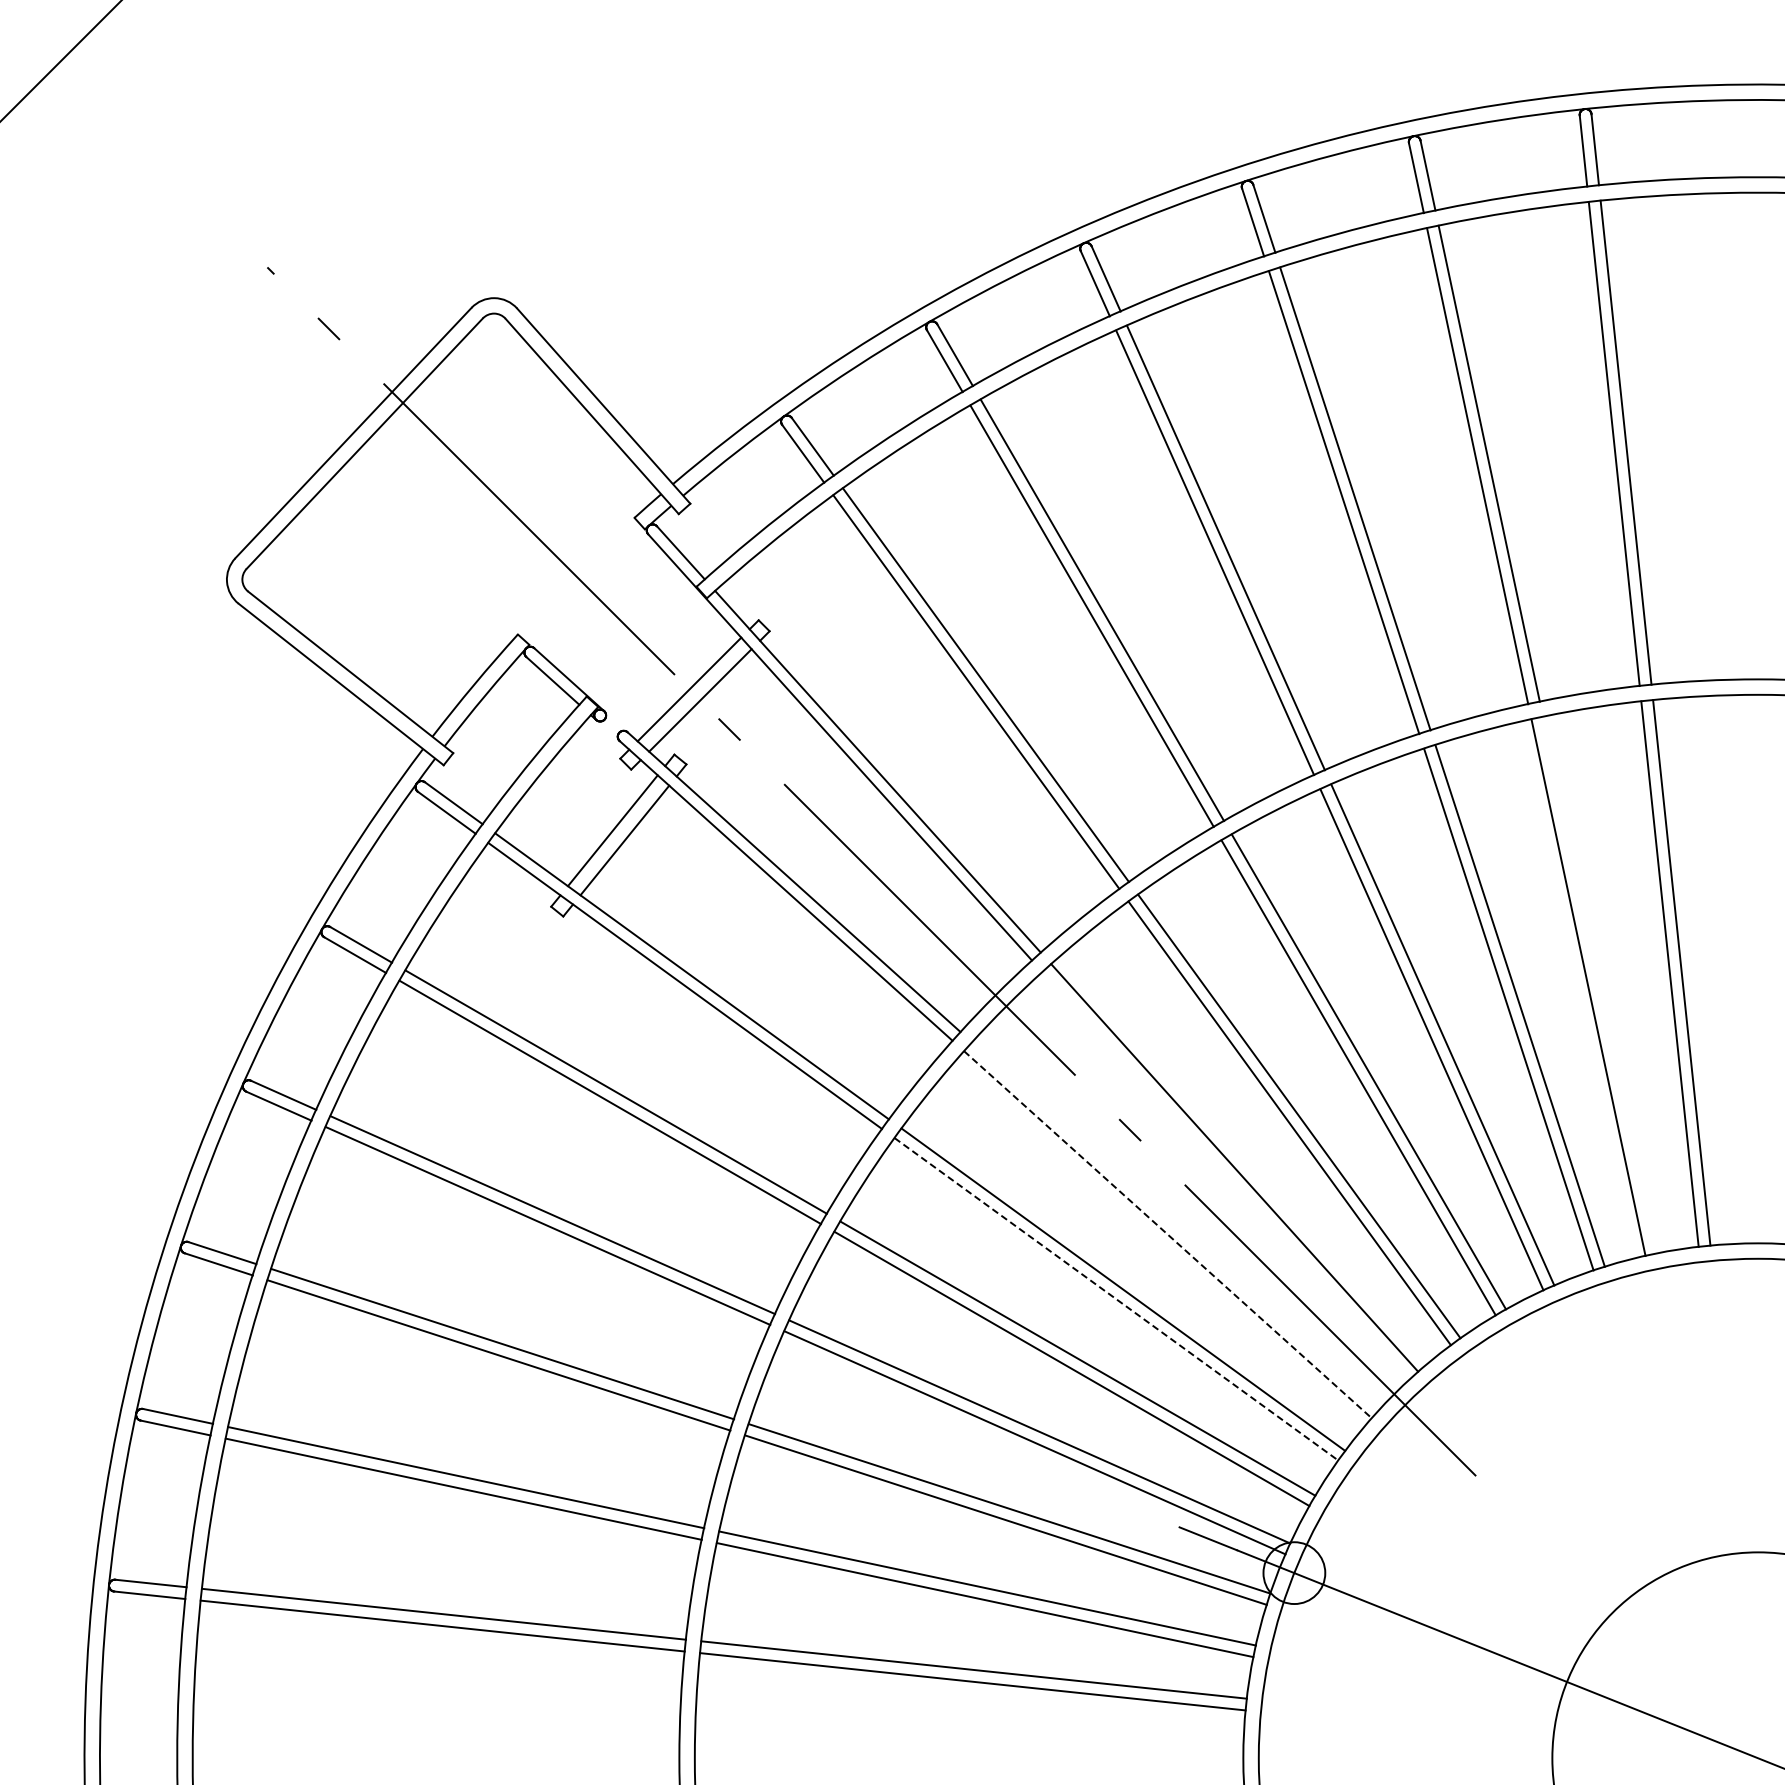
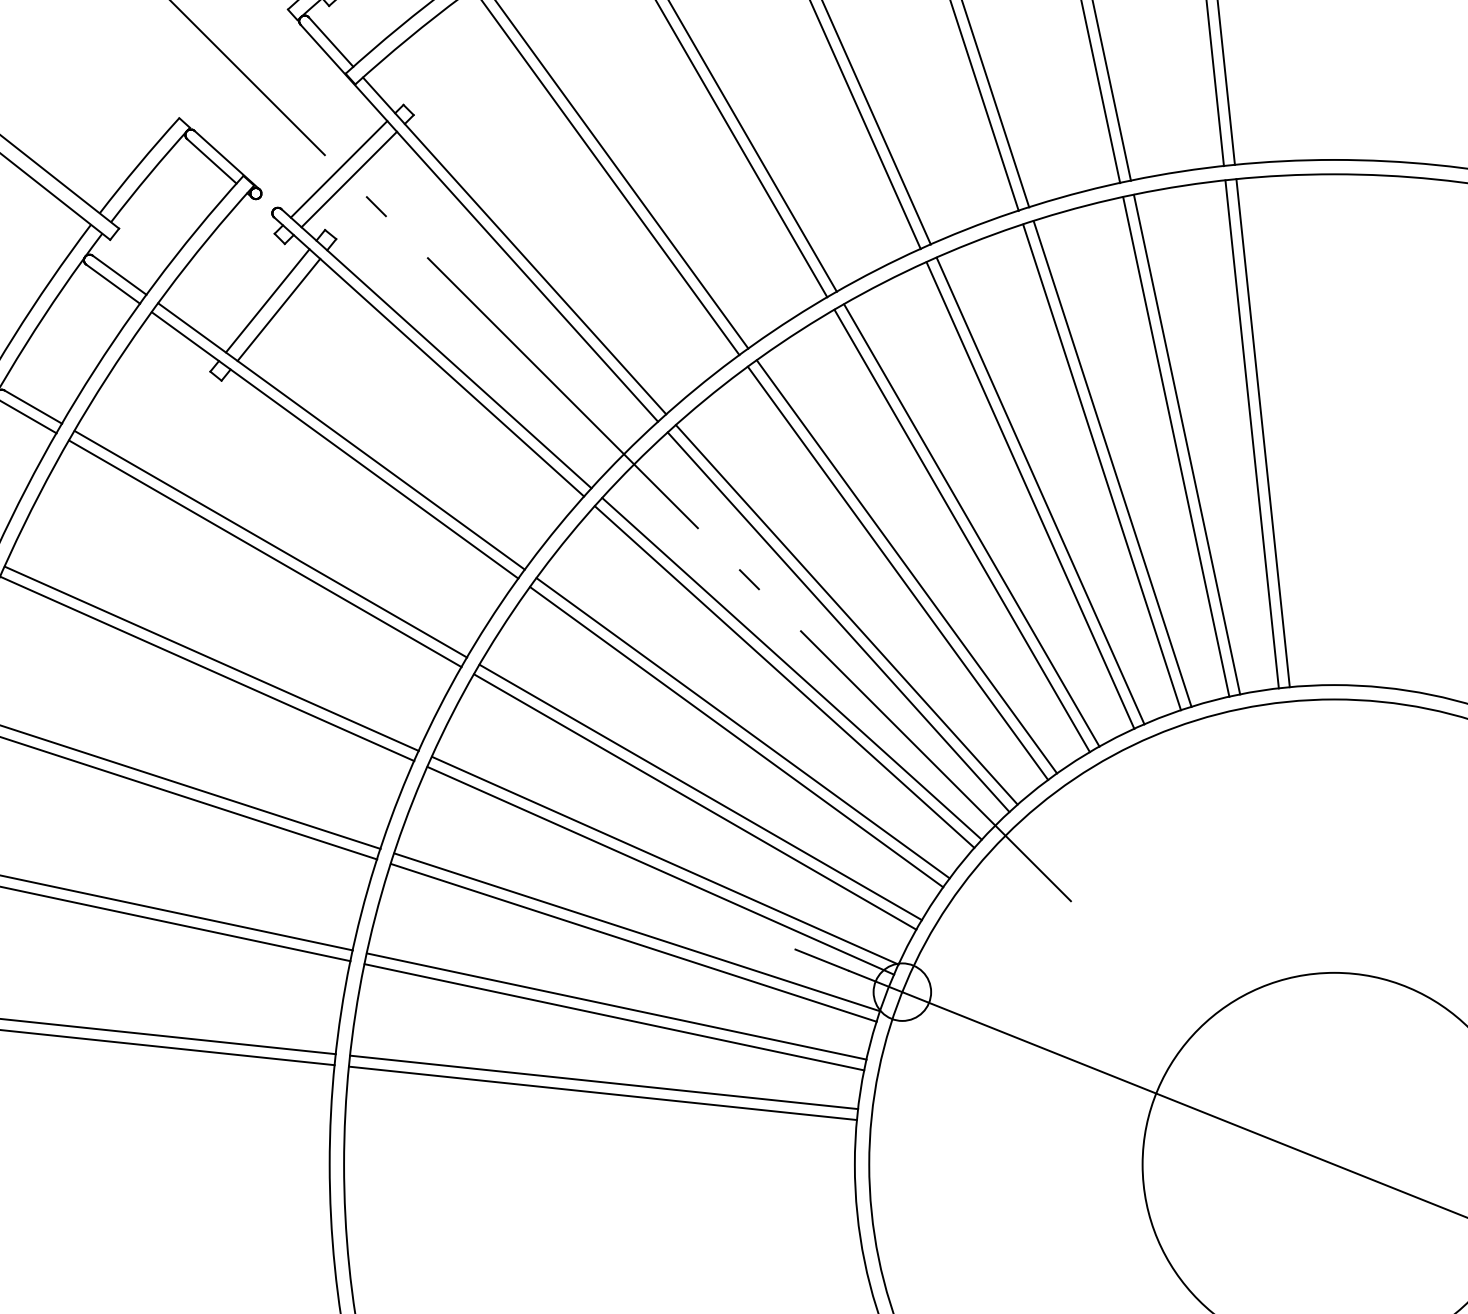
line: (1600, 984) -> (1187, 444), added
line: (1225, 1175) -> (838, 621), added
line: (1175, 1225) -> (791, 668), added
line: (1168, 1235) -> (785, 677), dashed -> solid
line: (1116, 1299) -> (736, 737), dashed -> solid

